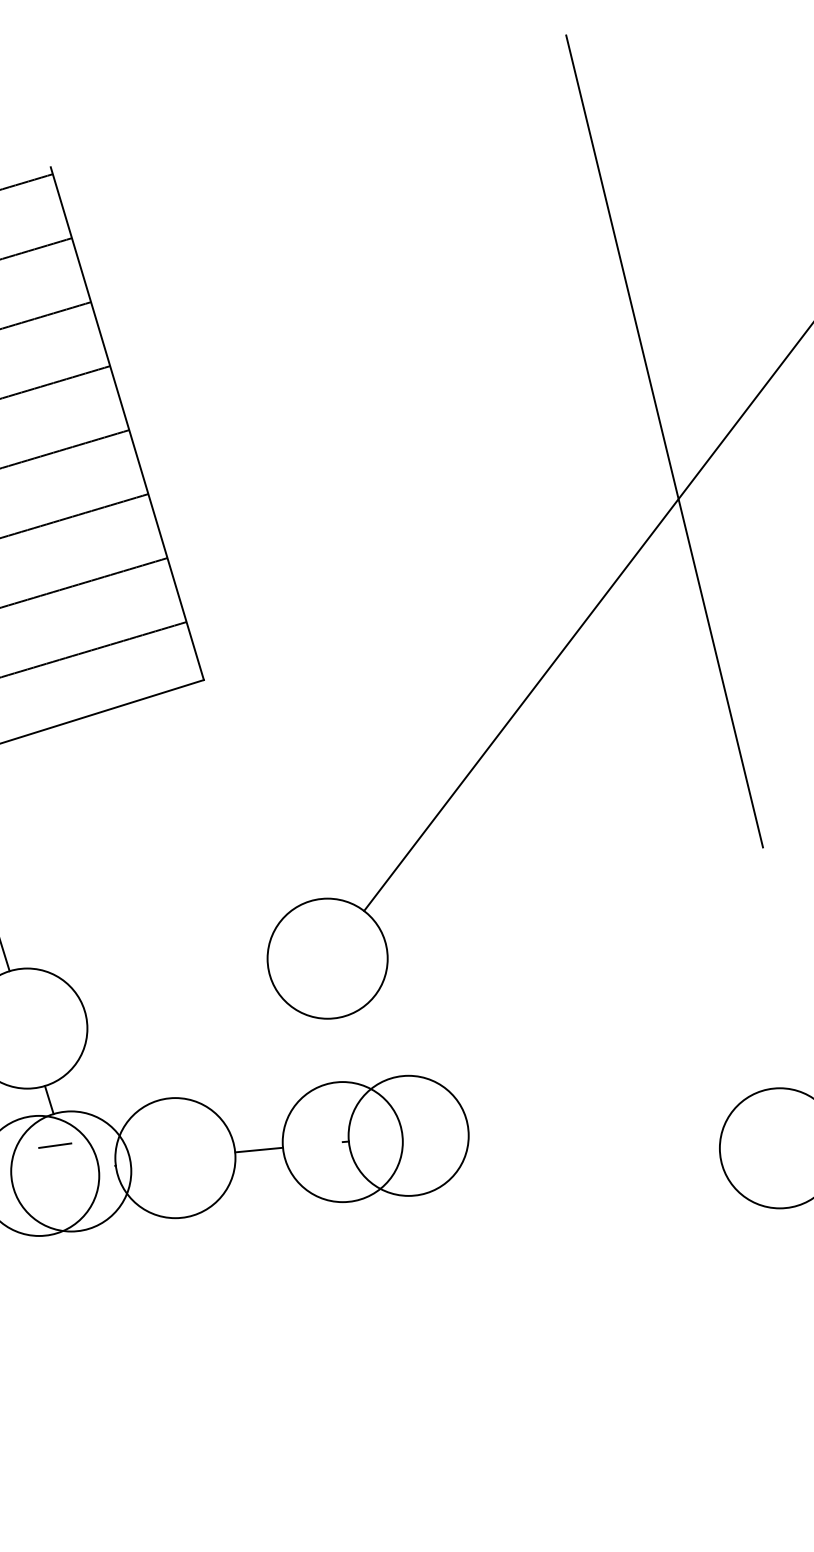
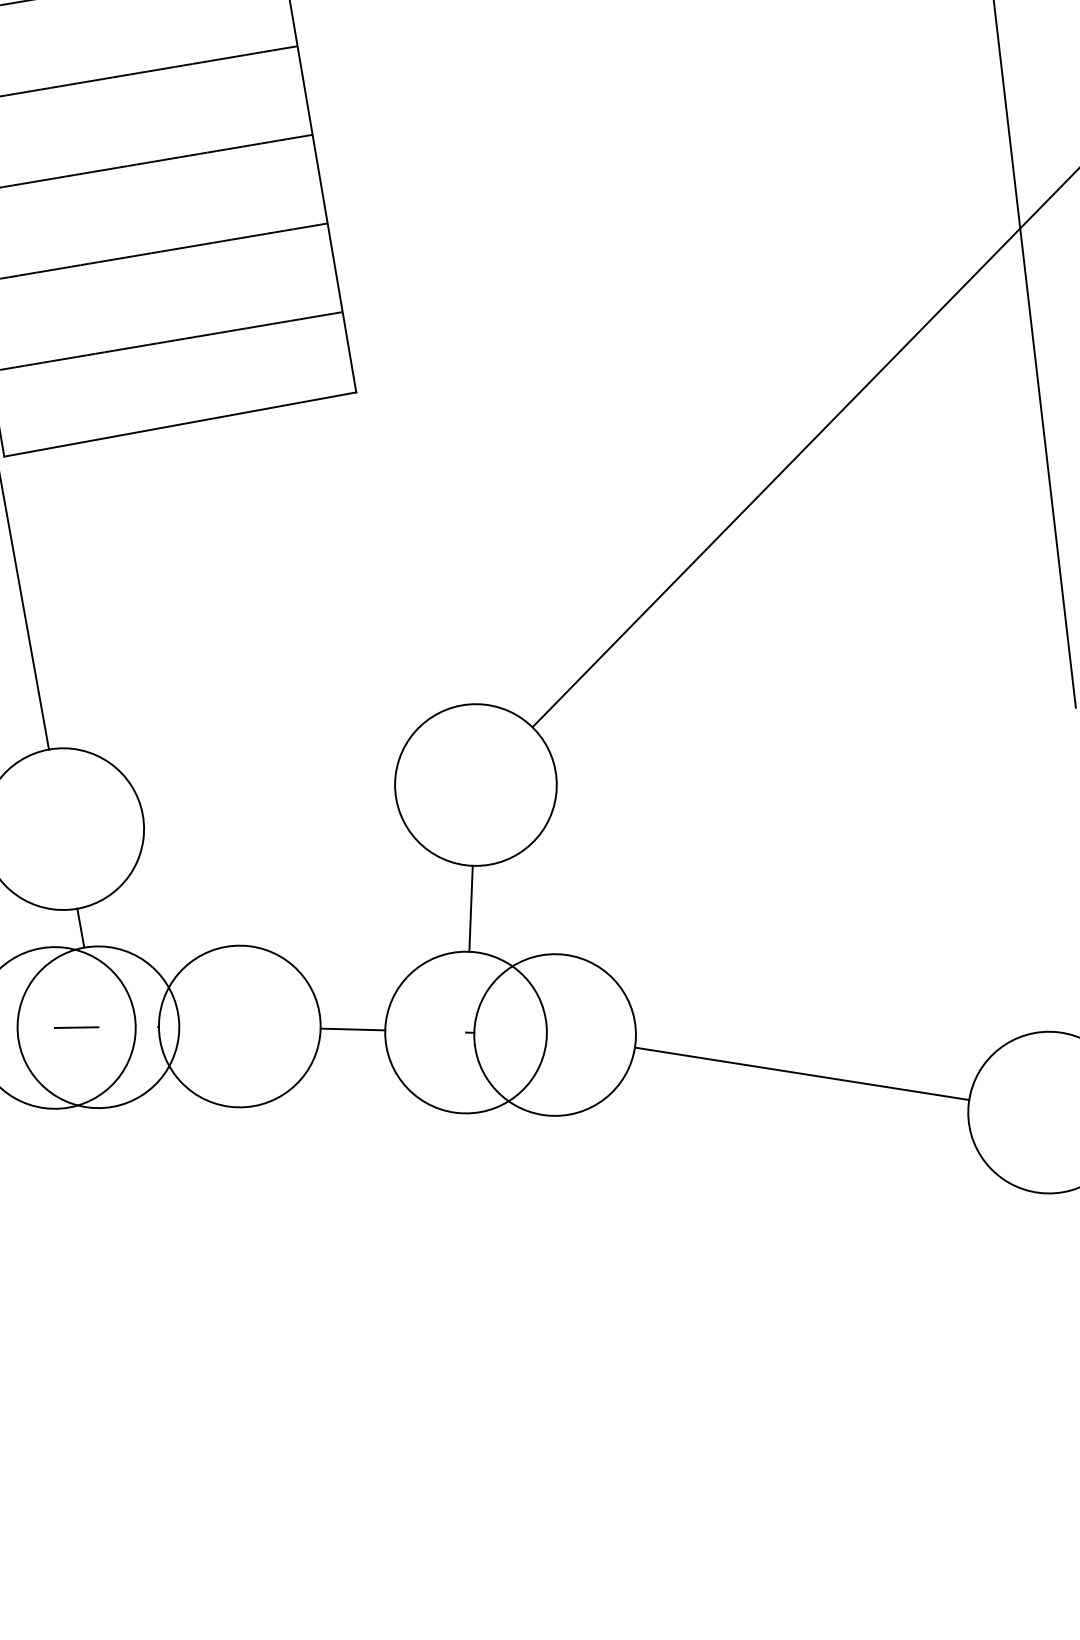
line: (334, 1050) -> (470, 908), added
line: (593, 1141) -> (801, 1072), added
line: (55, 1145) -> (77, 1027), moved

